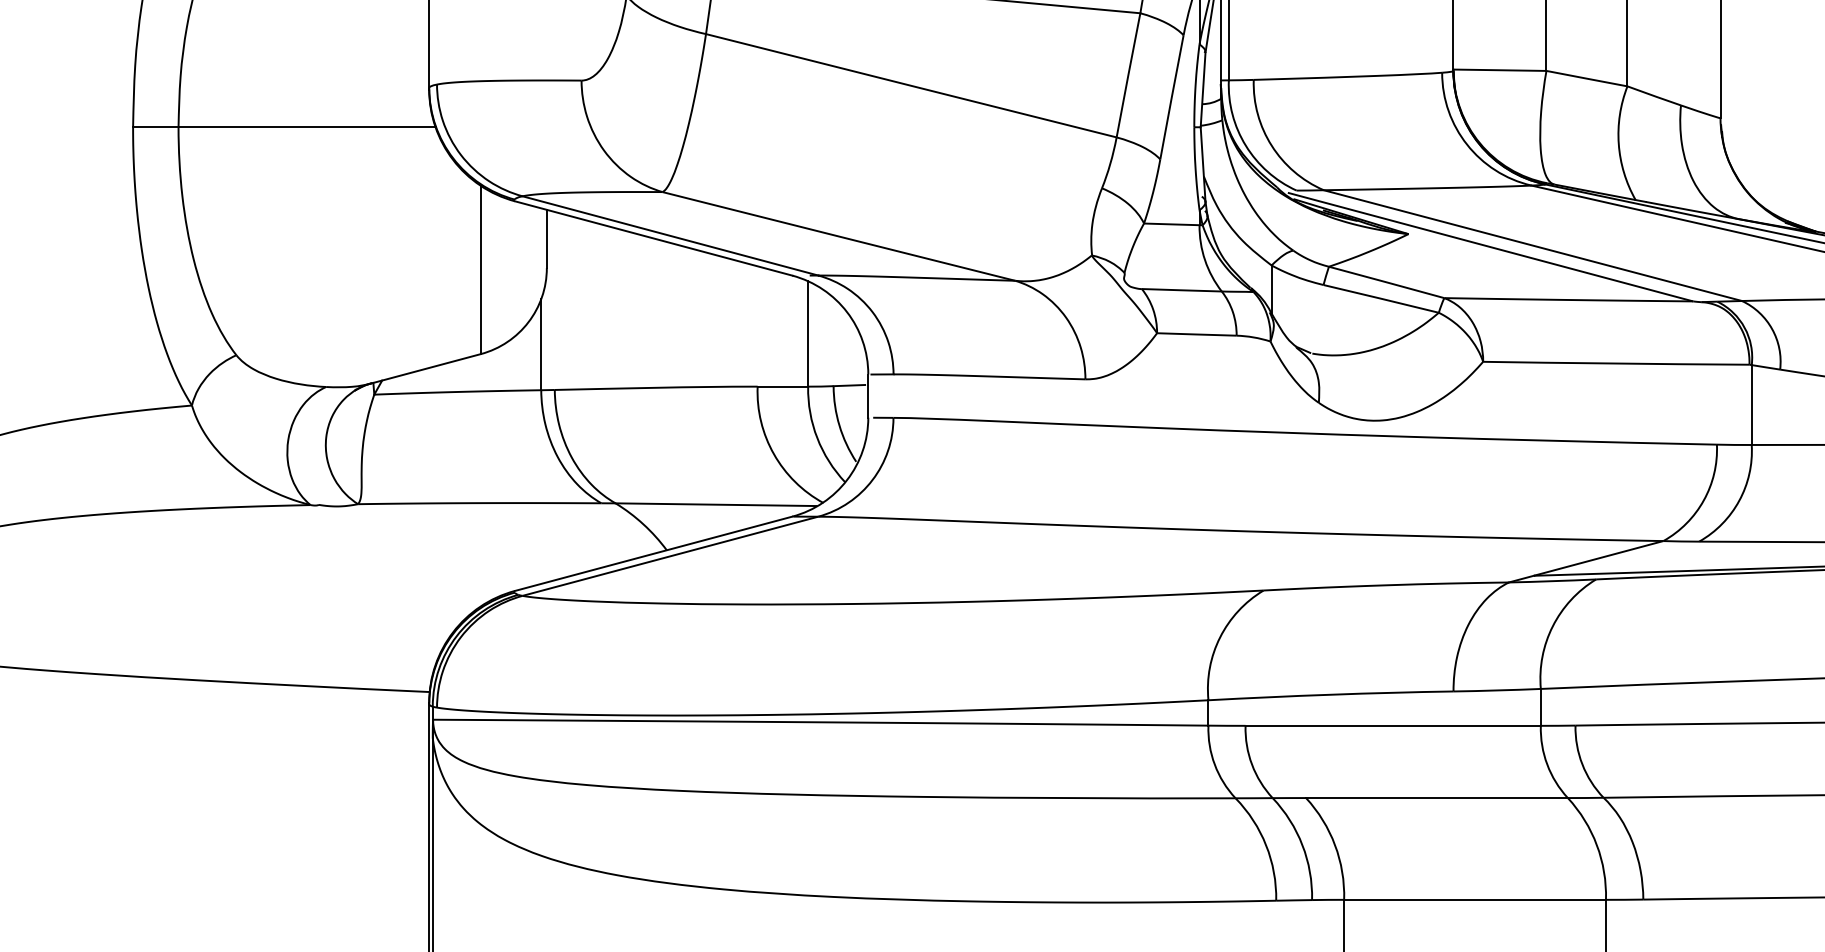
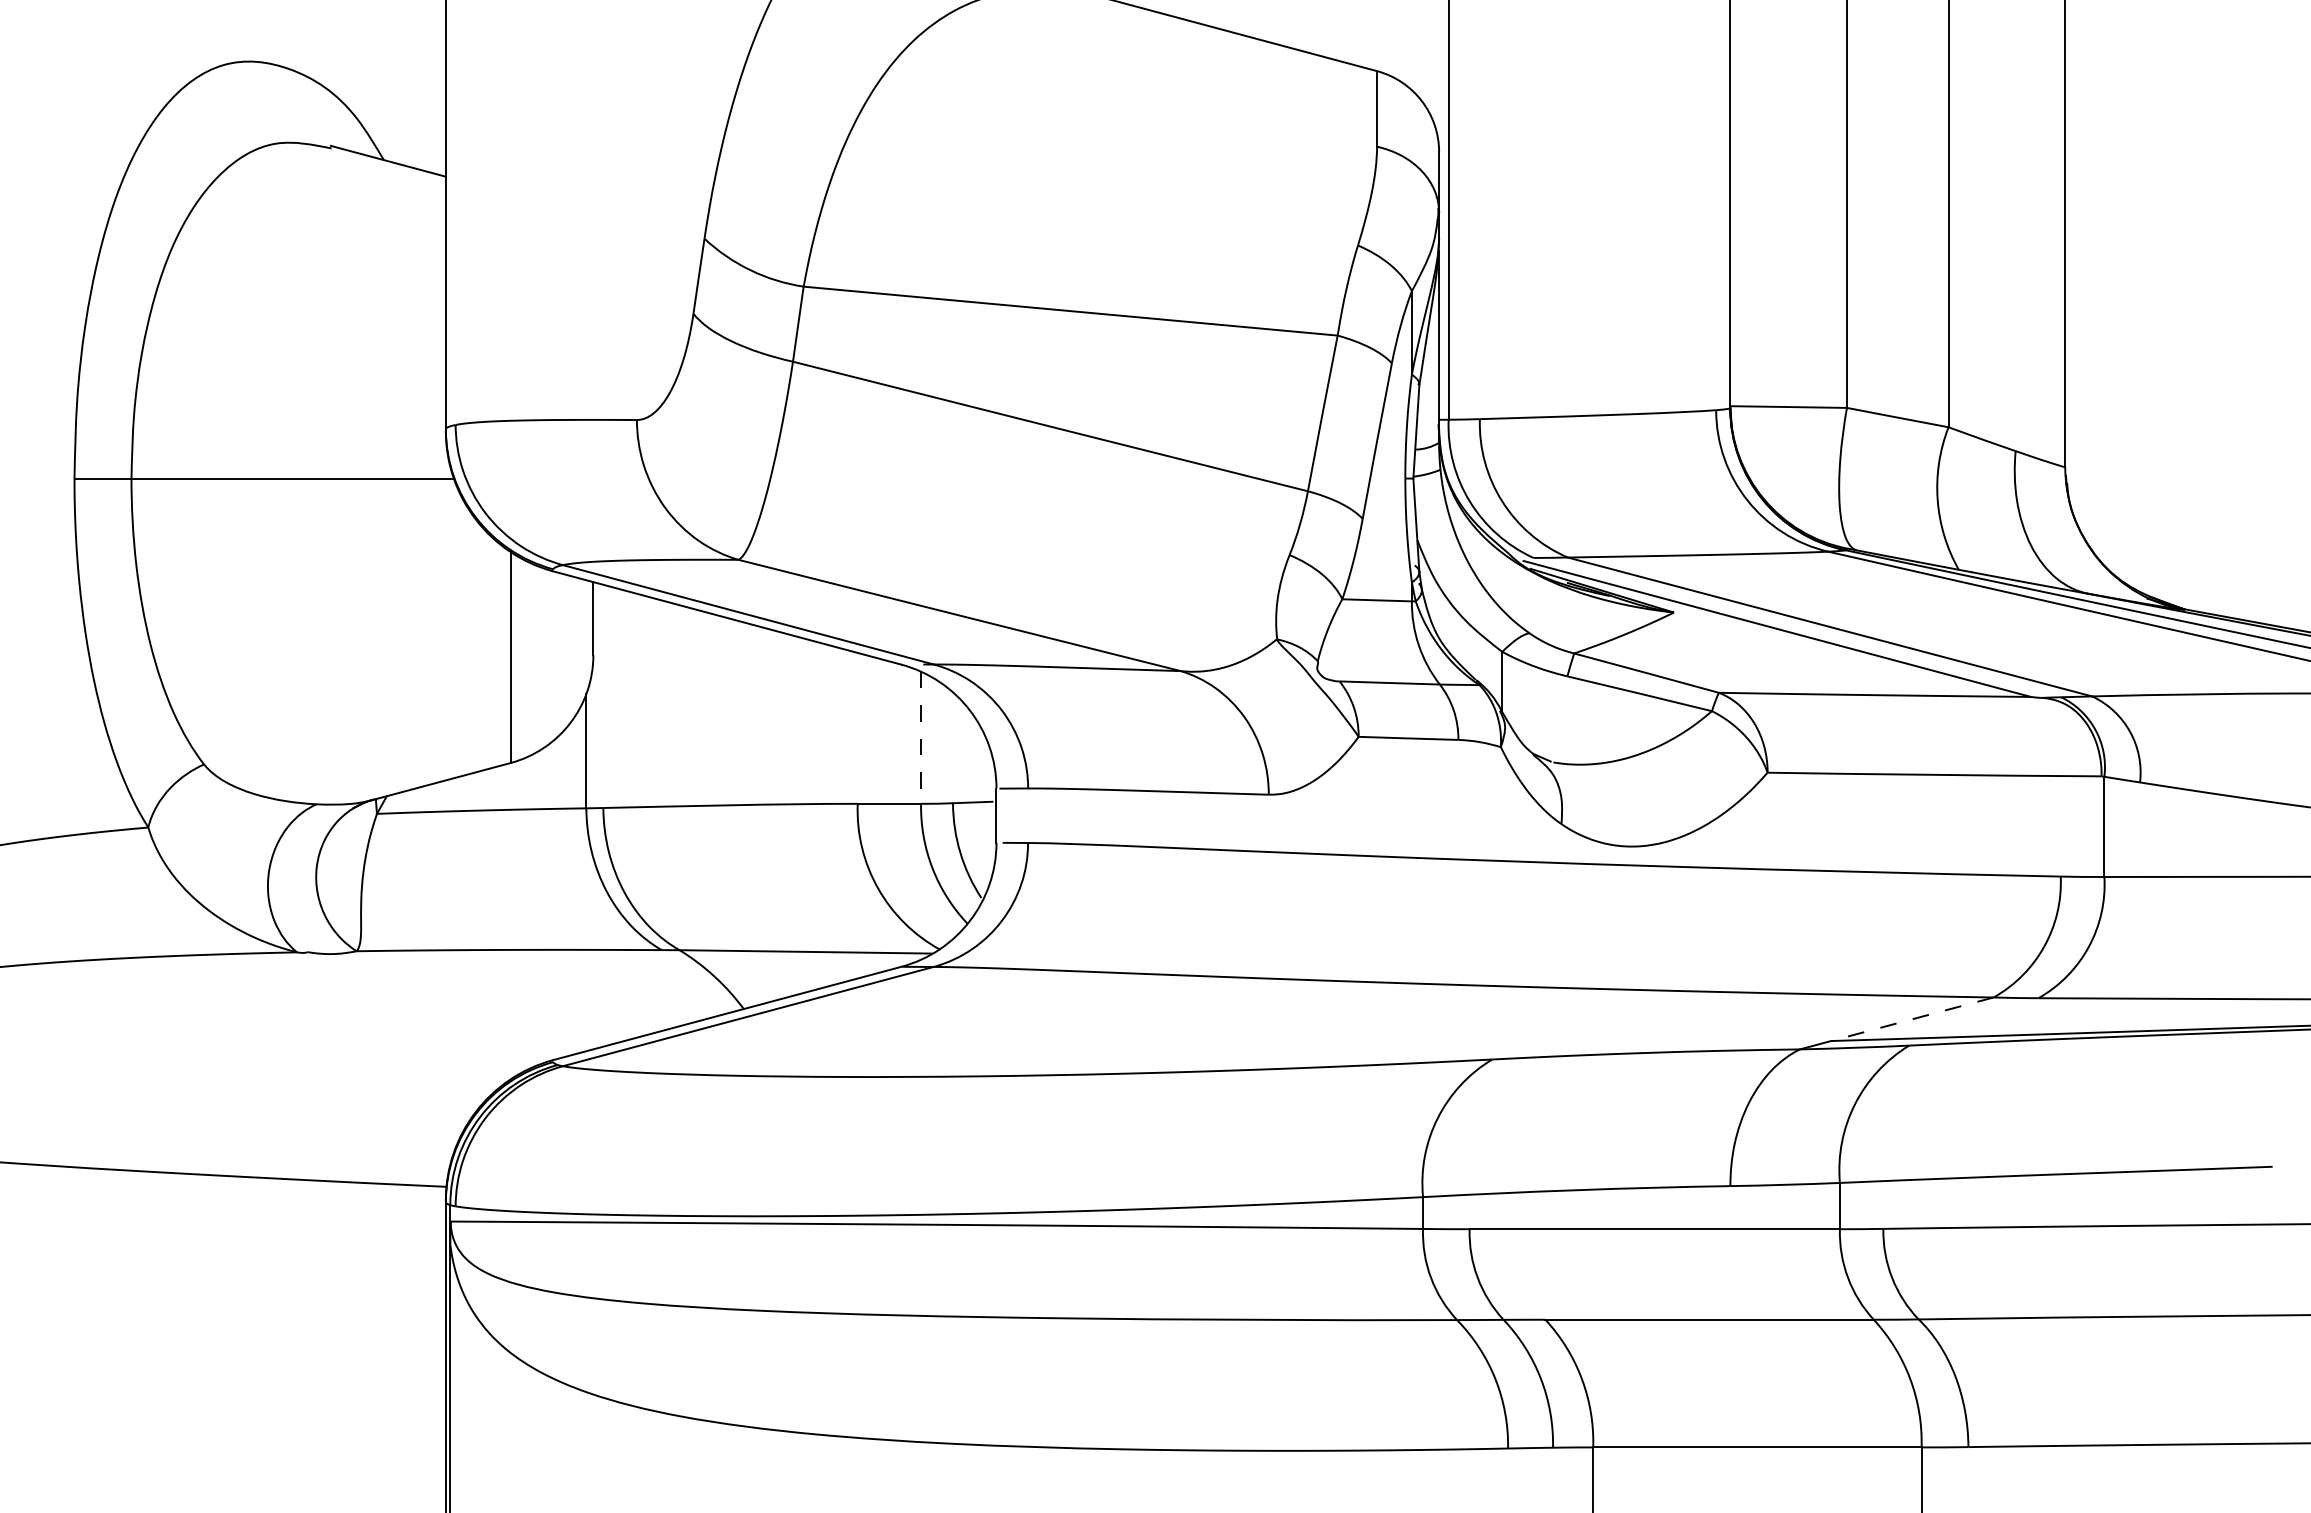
line: (808, 334) -> (921, 738), solid -> dashed
line: (1597, 558) -> (1911, 1019), solid -> dashed

